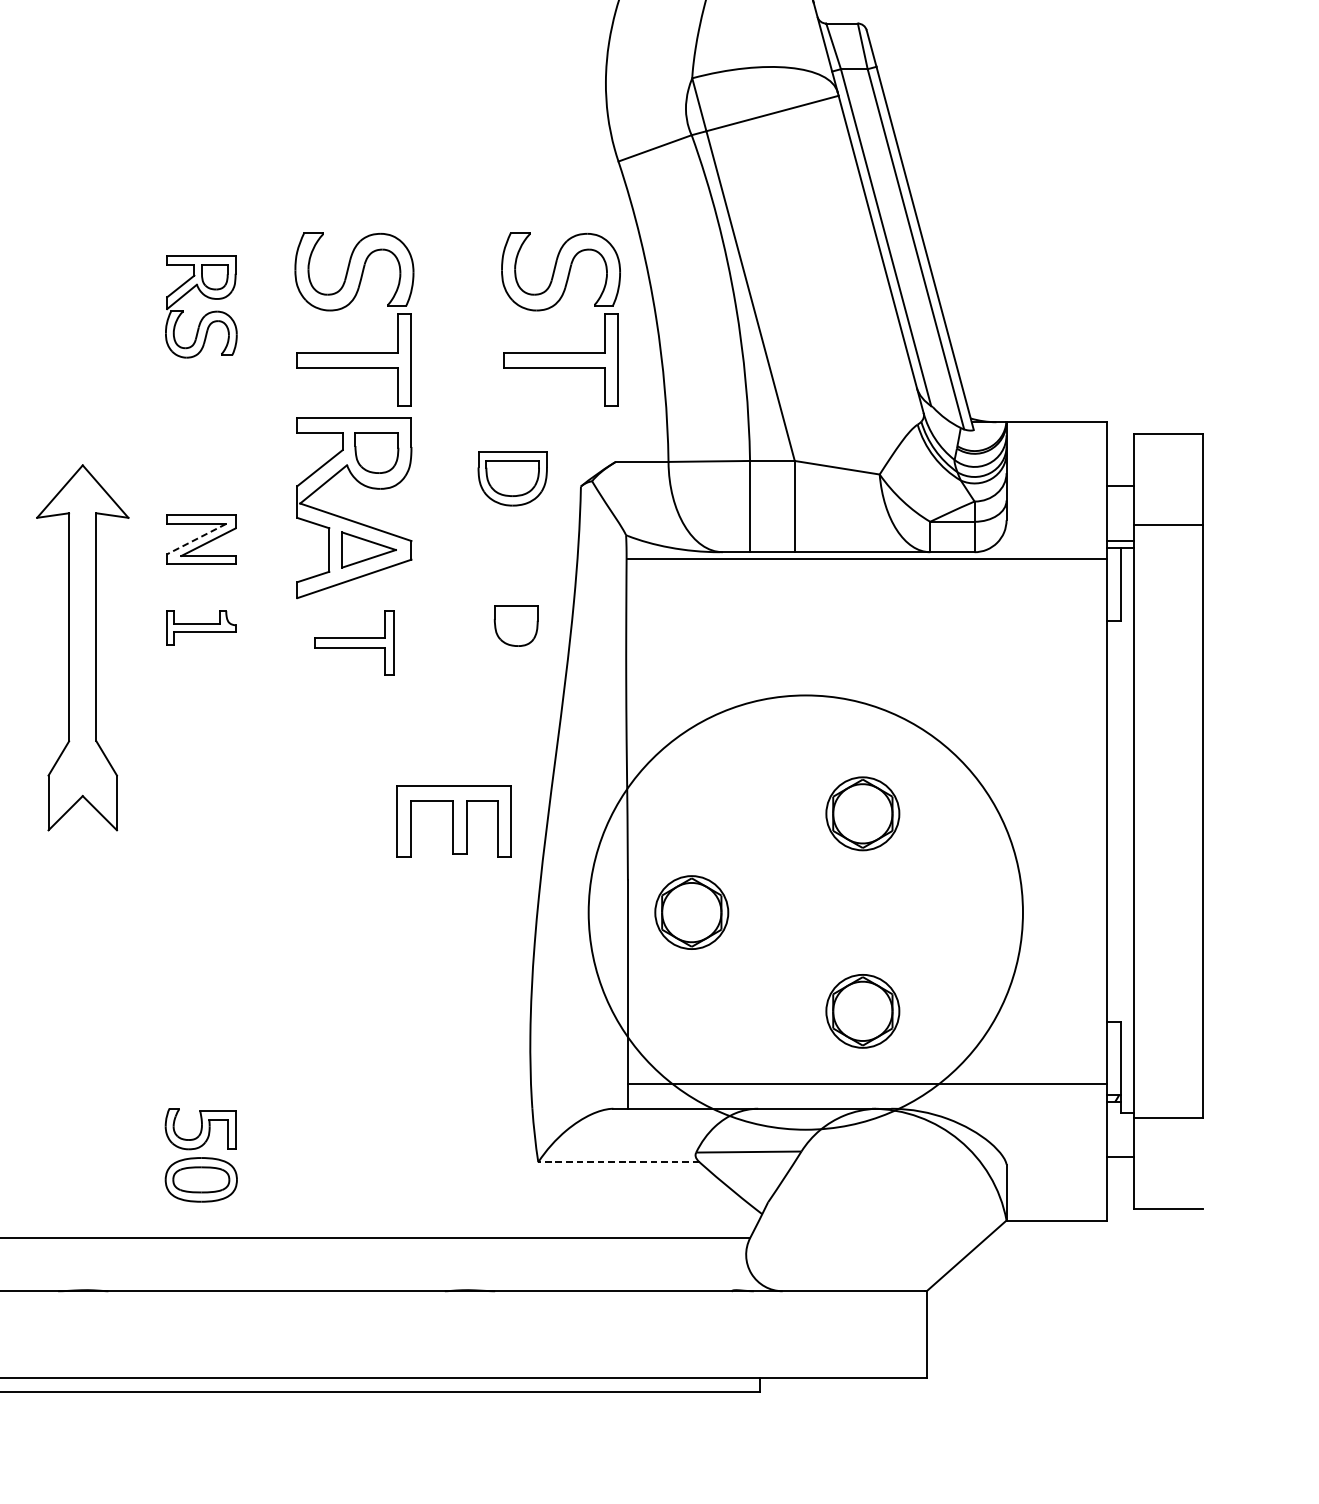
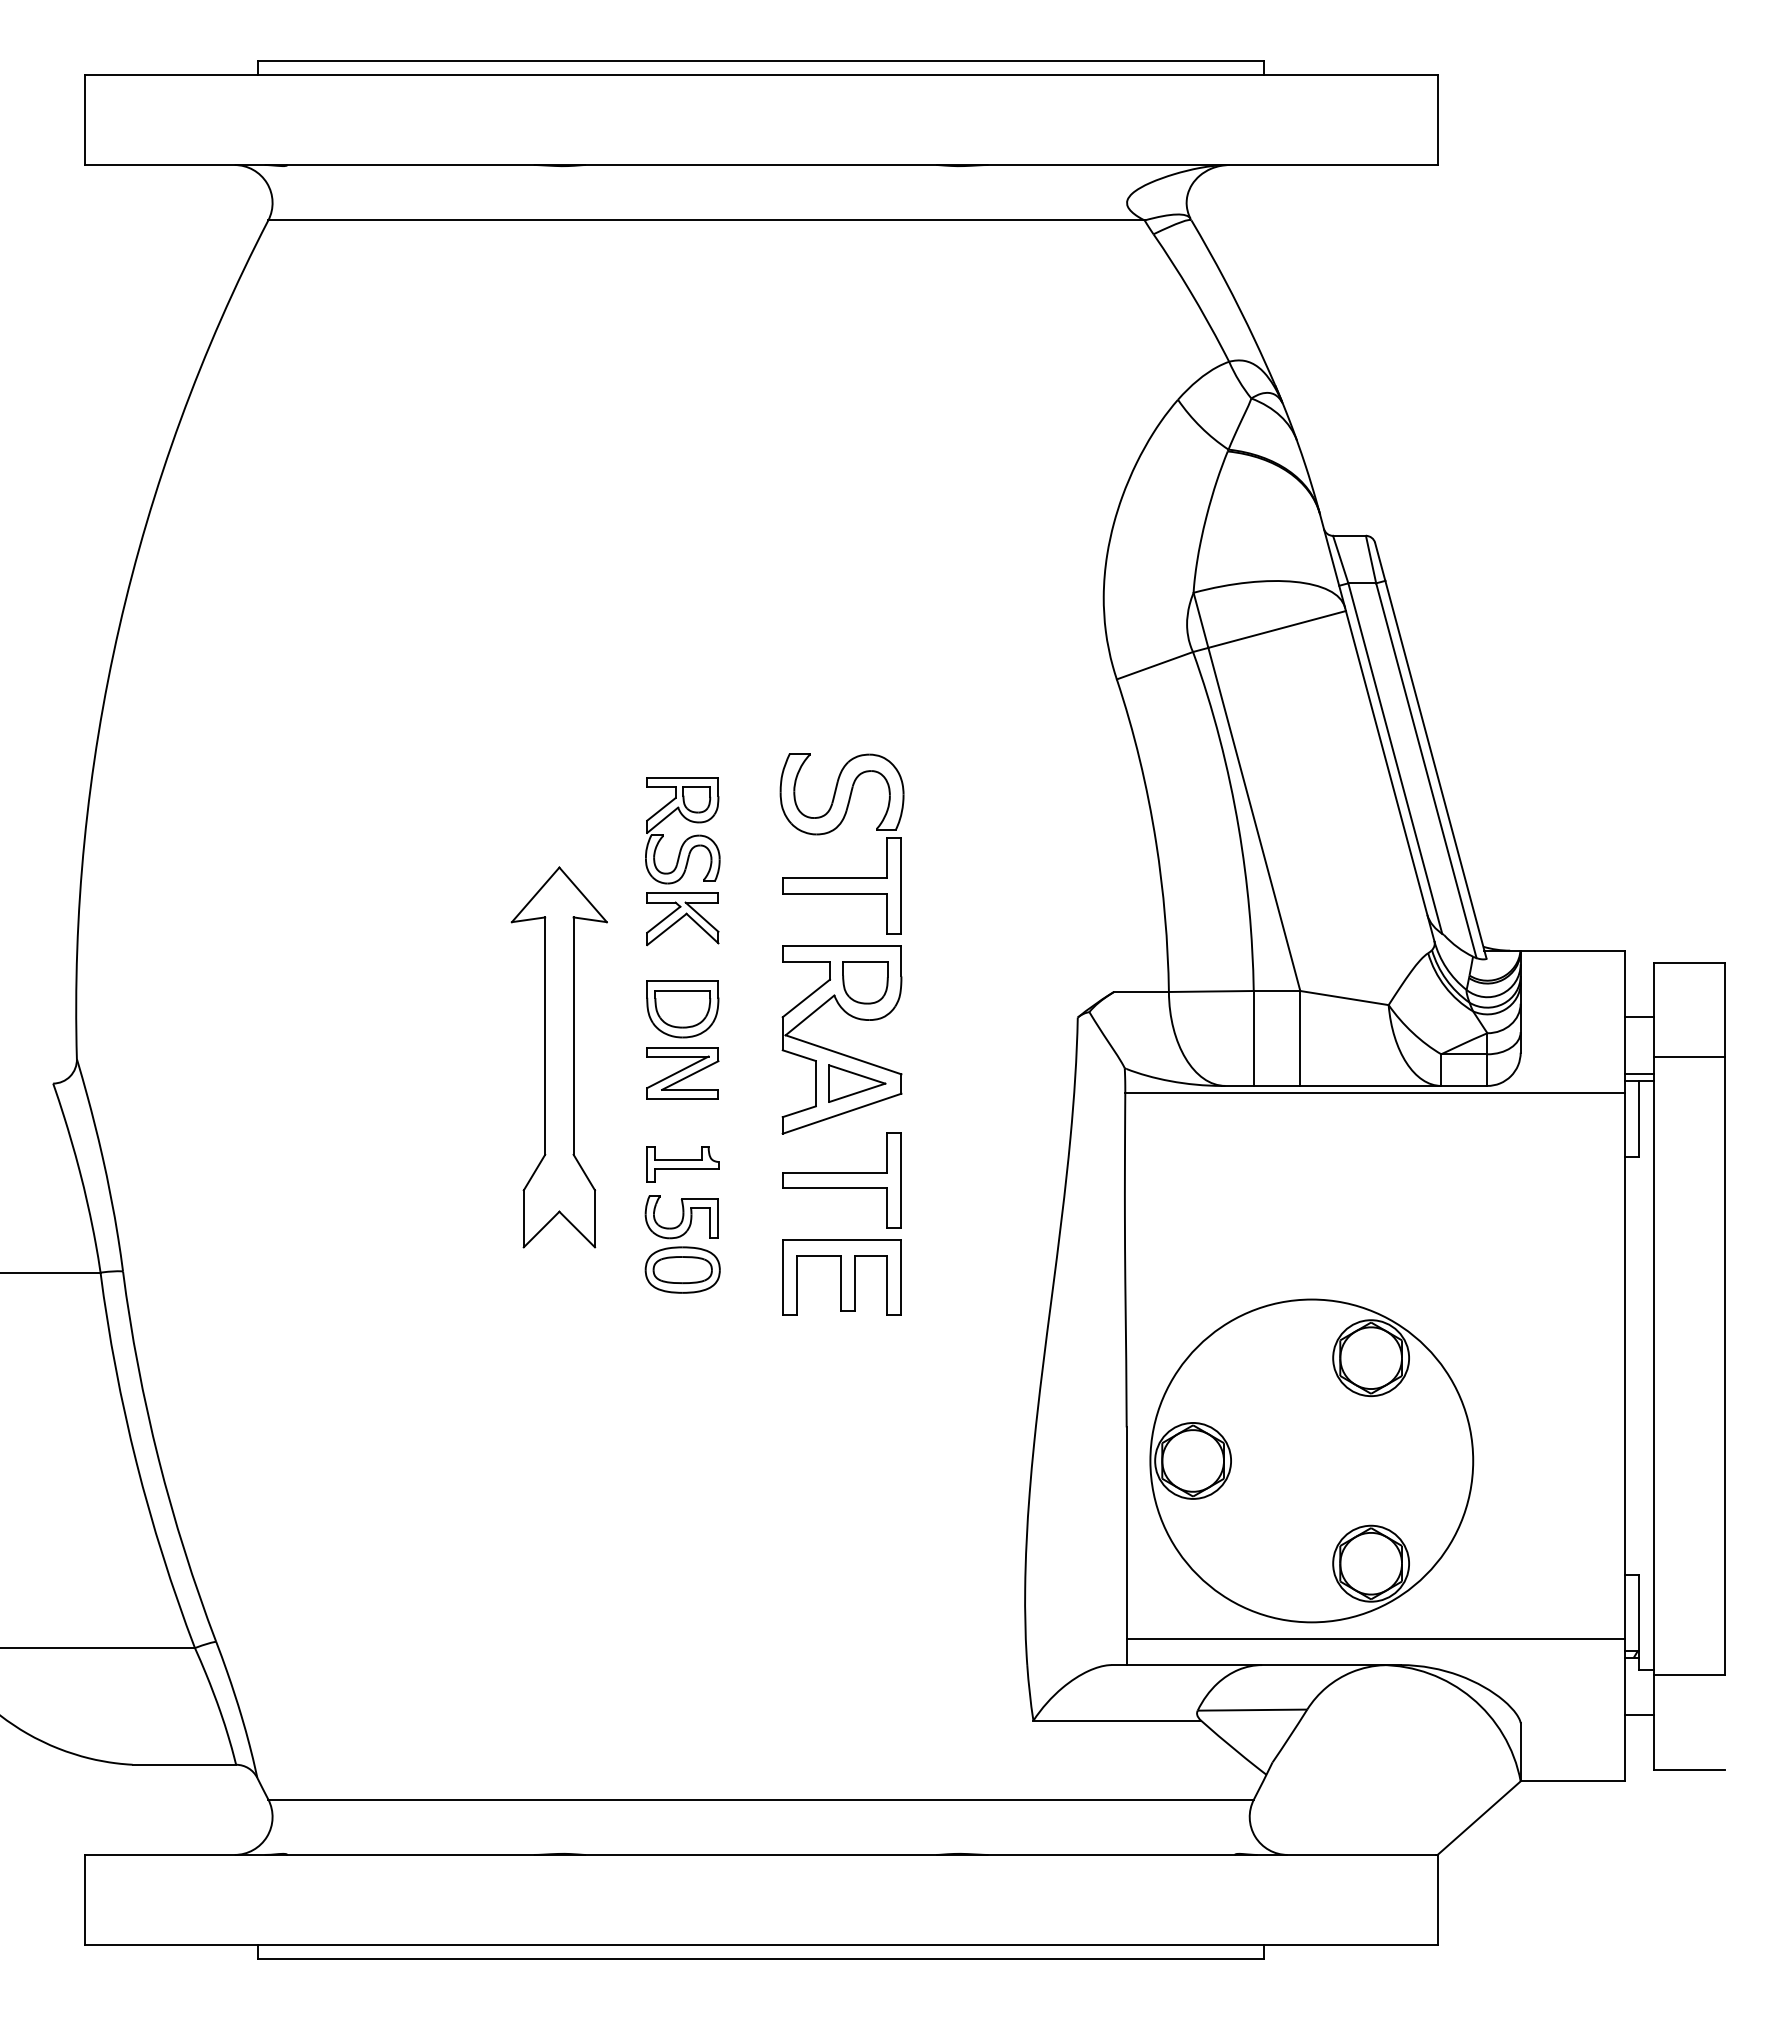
part: (552, 307) -> (1048, 831), removed
part: (201, 392) -> (682, 919), added
part: (512, 478) -> (682, 1009), moved
line: (196, 539) -> (677, 1072), dashed -> solid
part: (516, 625) -> (1010, 1162), removed
part: (353, 643) -> (841, 1180), size x1.43
part: (81, 647) -> (558, 1057), moved
part: (453, 821) -> (841, 1277), moved
circle: (805, 912) -> (1311, 1460), size x0.71
part: (201, 1155) -> (682, 1244), moved
line: (619, 1162) -> (1117, 1720), dashed -> solid

